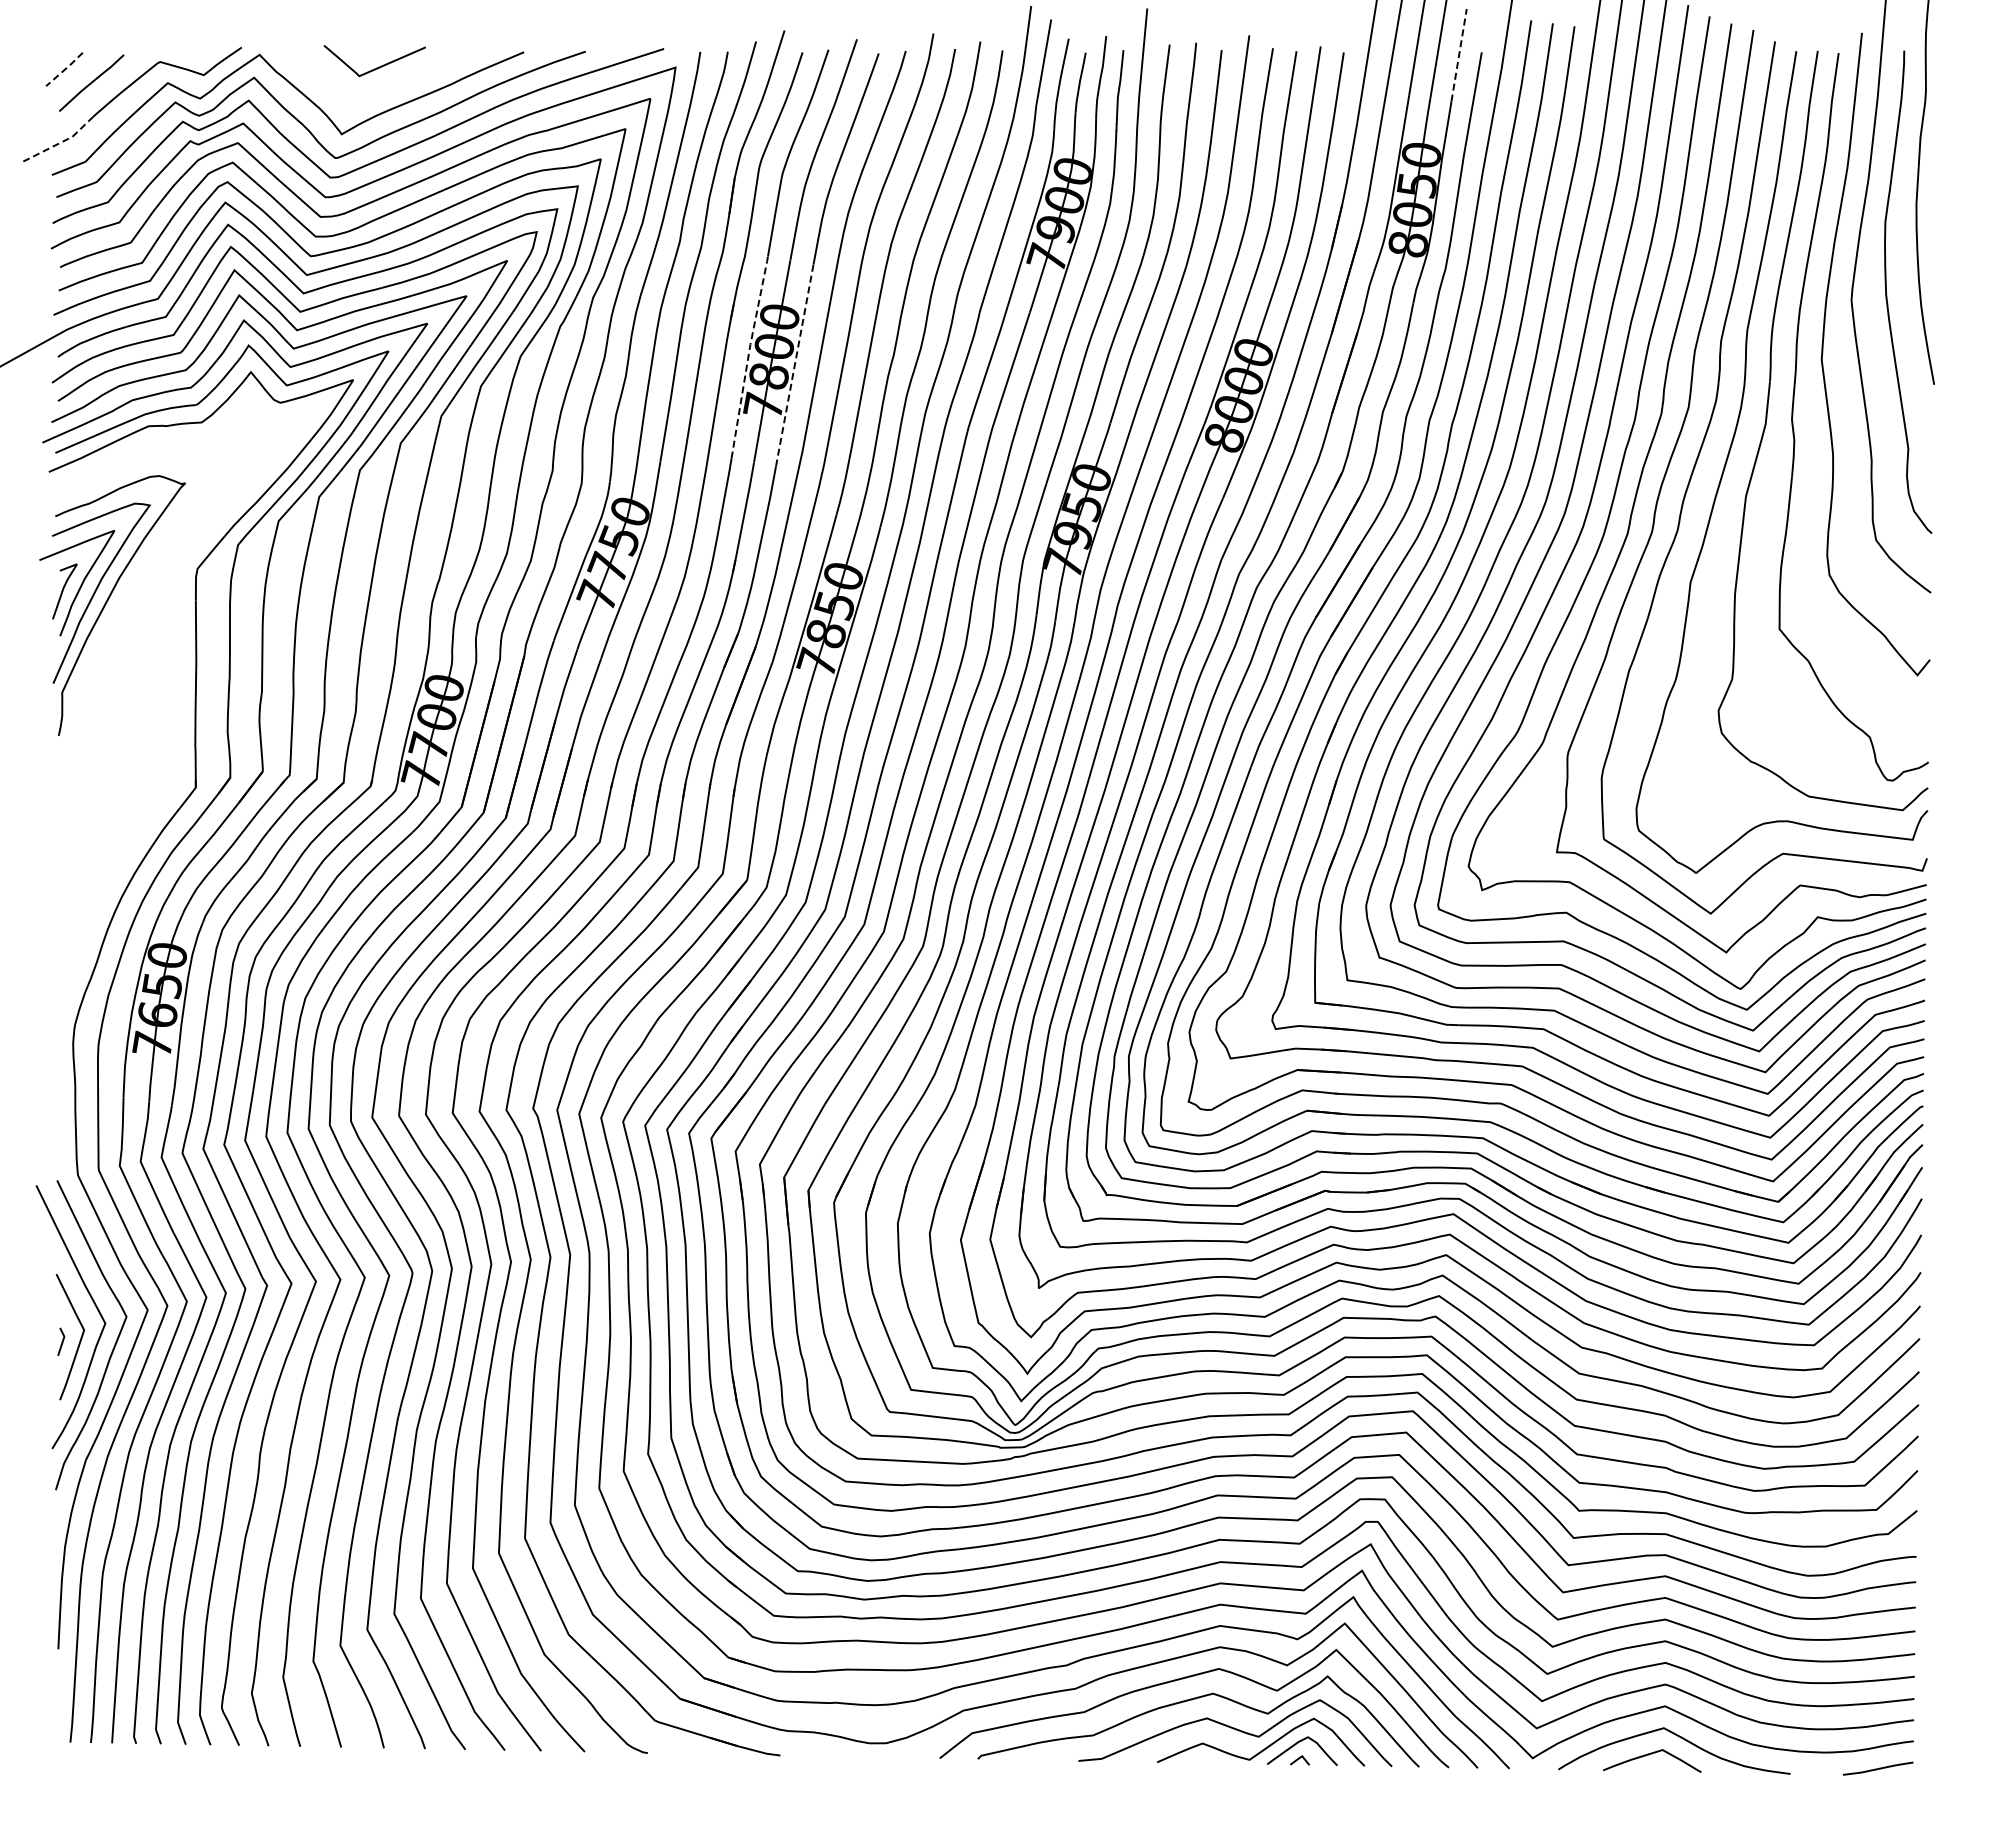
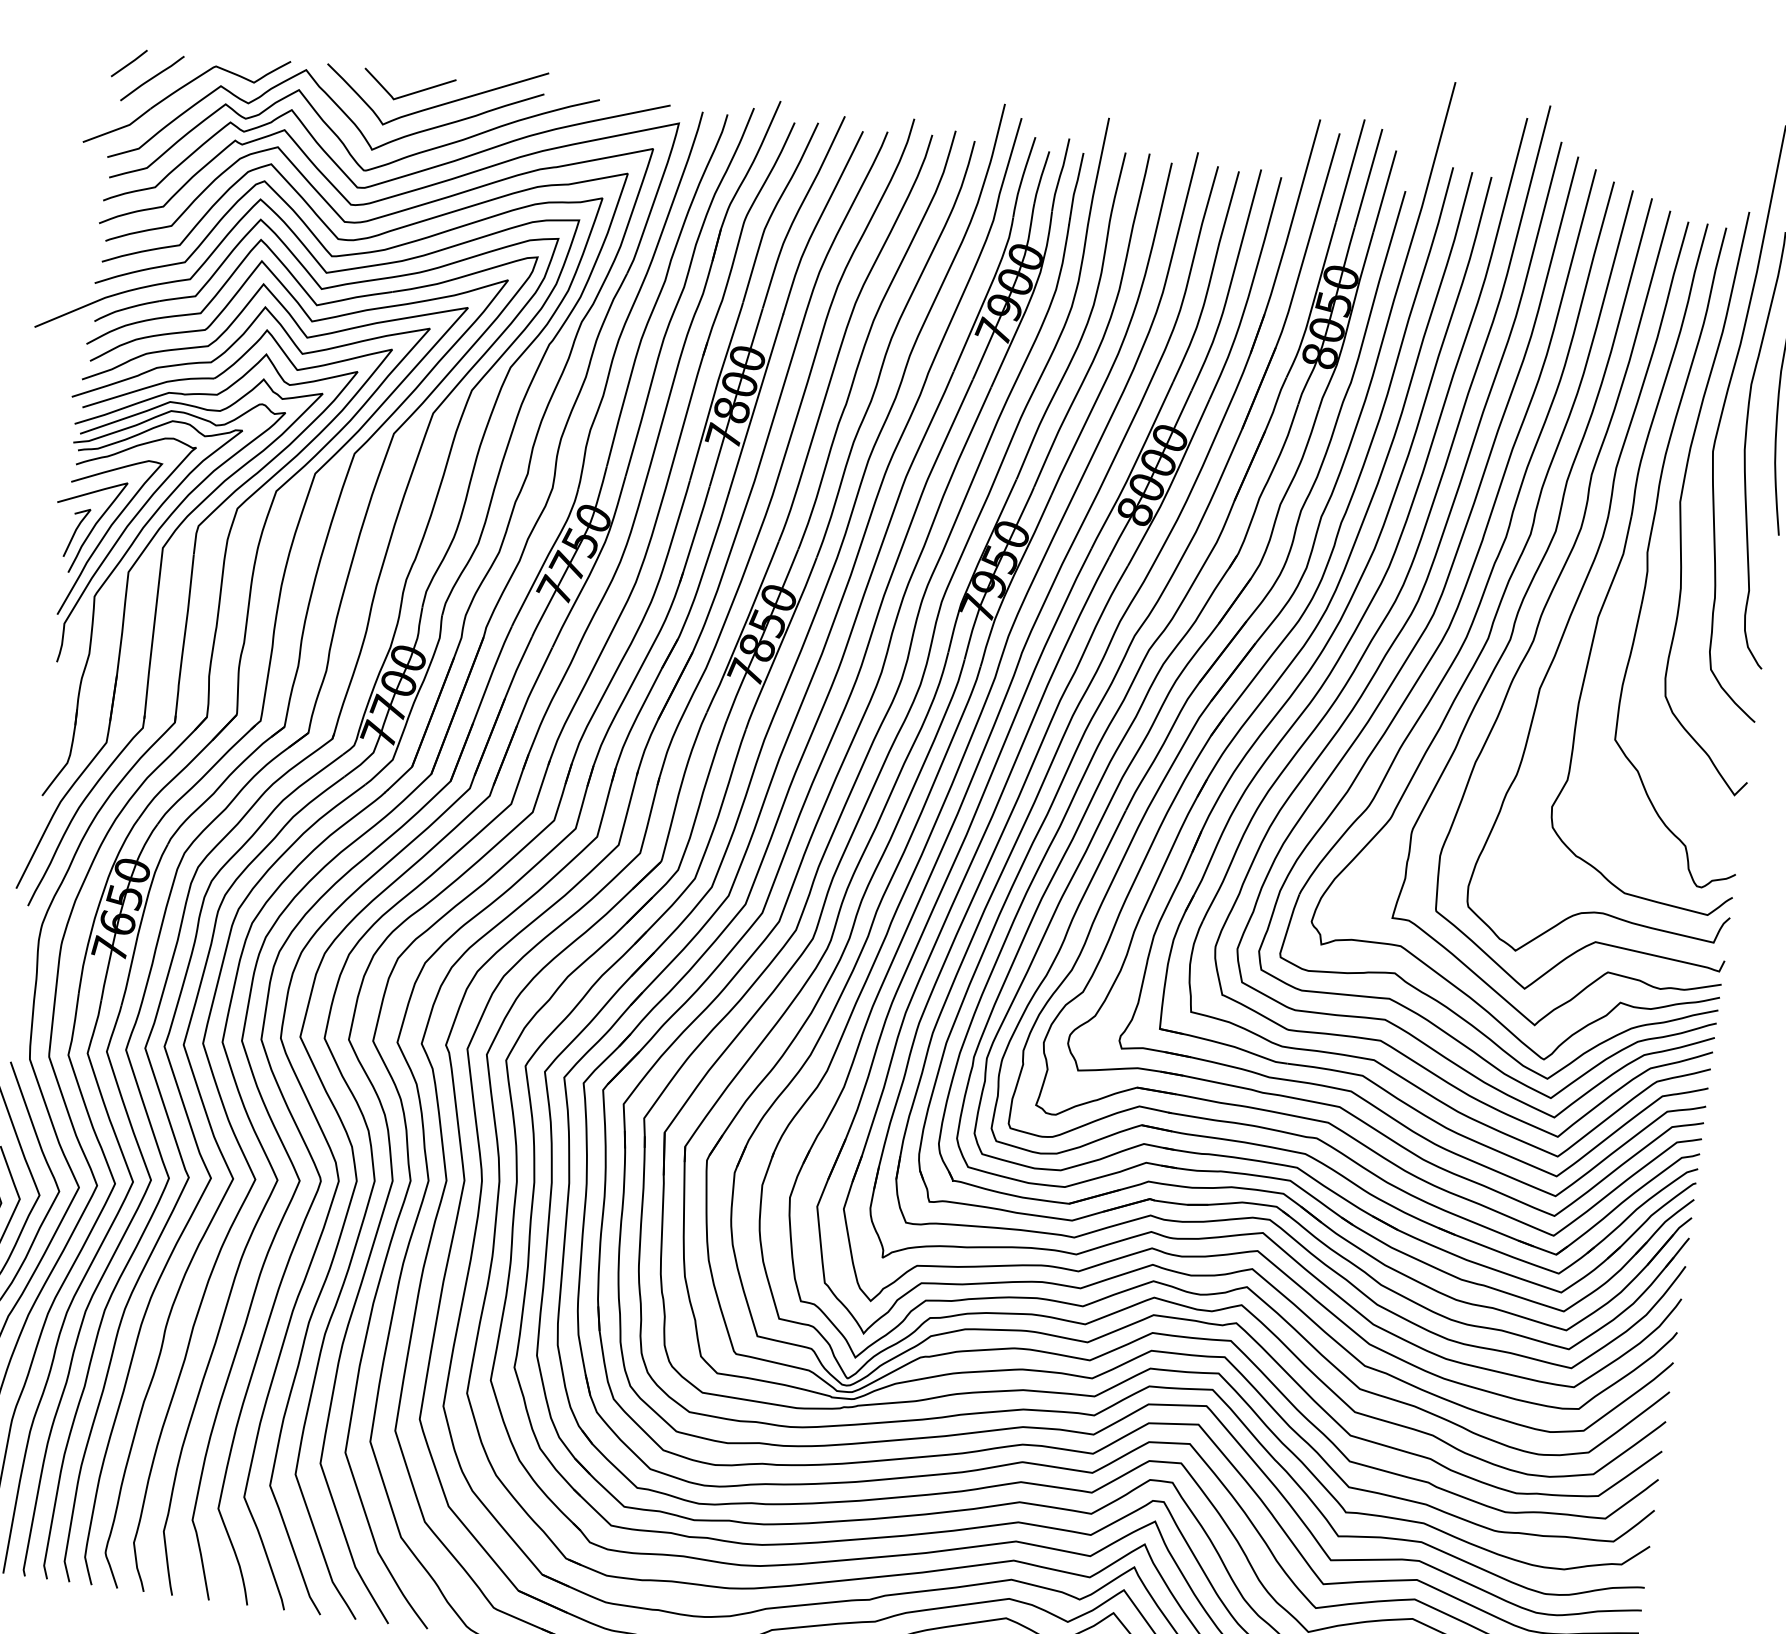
line: (1459, 55) -> (1385, 191), dashed -> solid
line: (65, 69) -> (130, 63), dashed -> solid
curve: (409, 76) -> (438, 104), added
line: (61, 142) -> (119, 128), dashed -> solid
line: (748, 355) -> (715, 389), dashed -> solid
line: (794, 365) -> (755, 403), dashed -> solid
part: (161, 702) -> (152, 642), added

